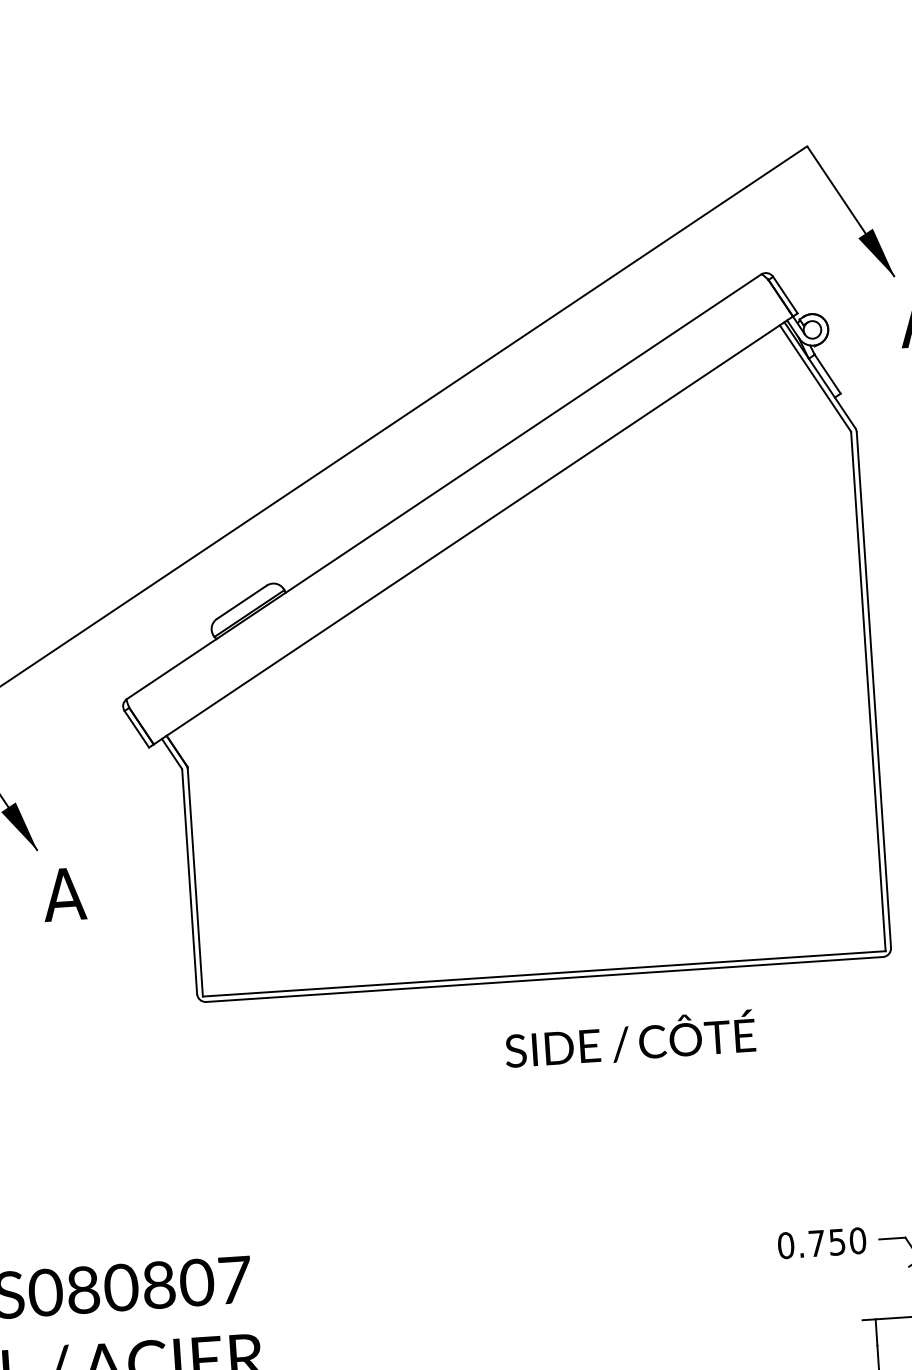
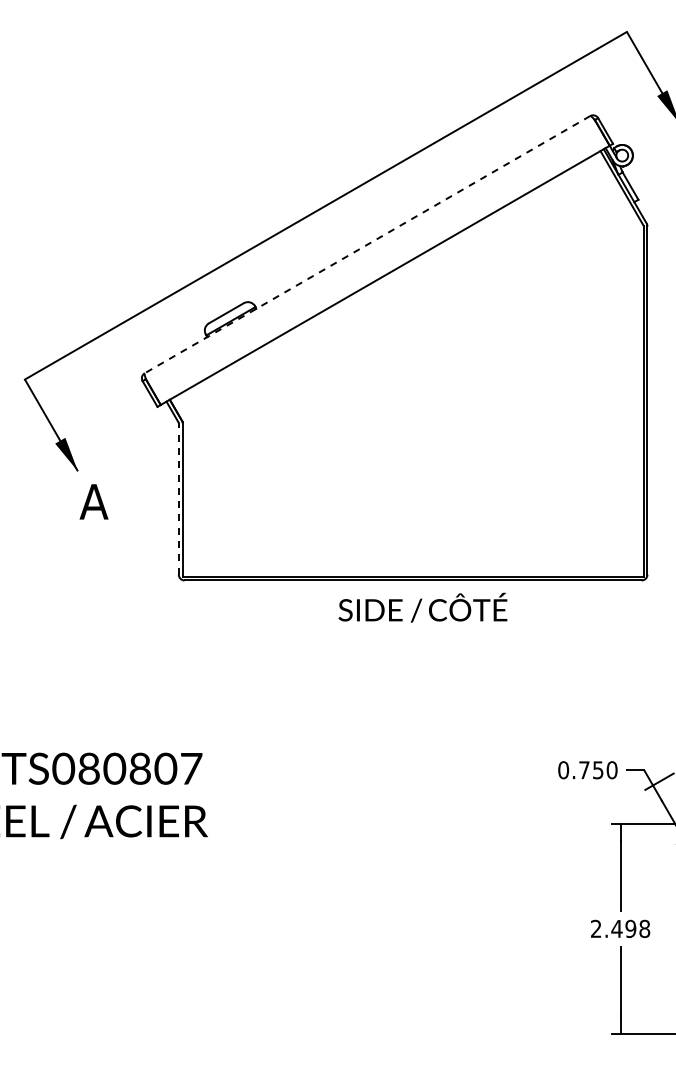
line: (444, 486) -> (367, 244), solid -> dashed
line: (189, 882) -> (178, 499), solid -> dashed
text: (629, 1039) -> (422, 607), moved

